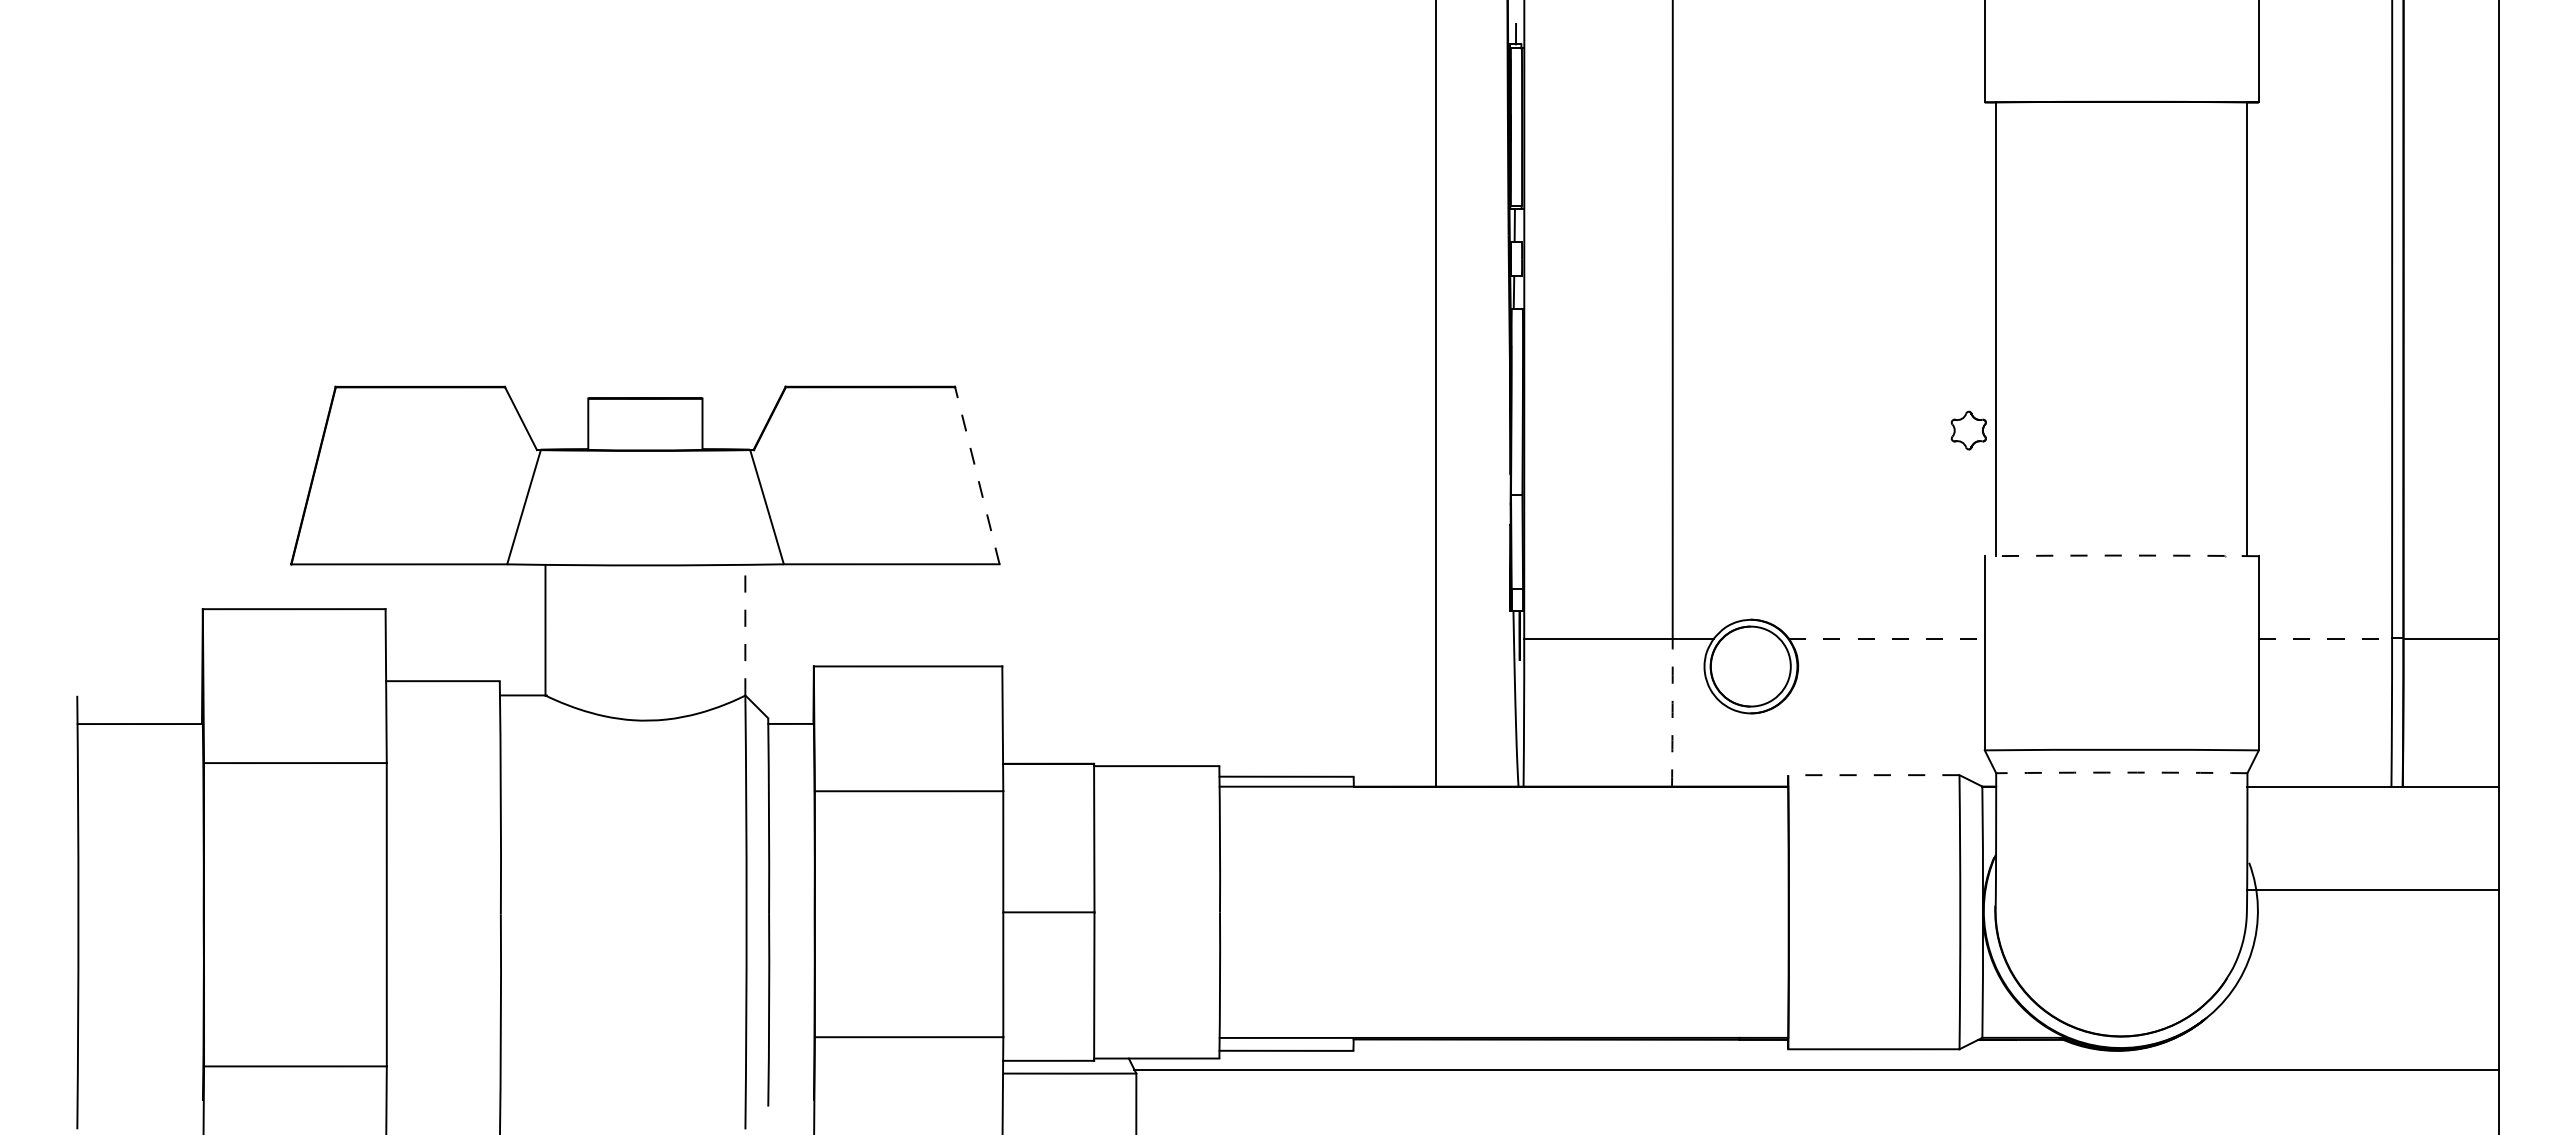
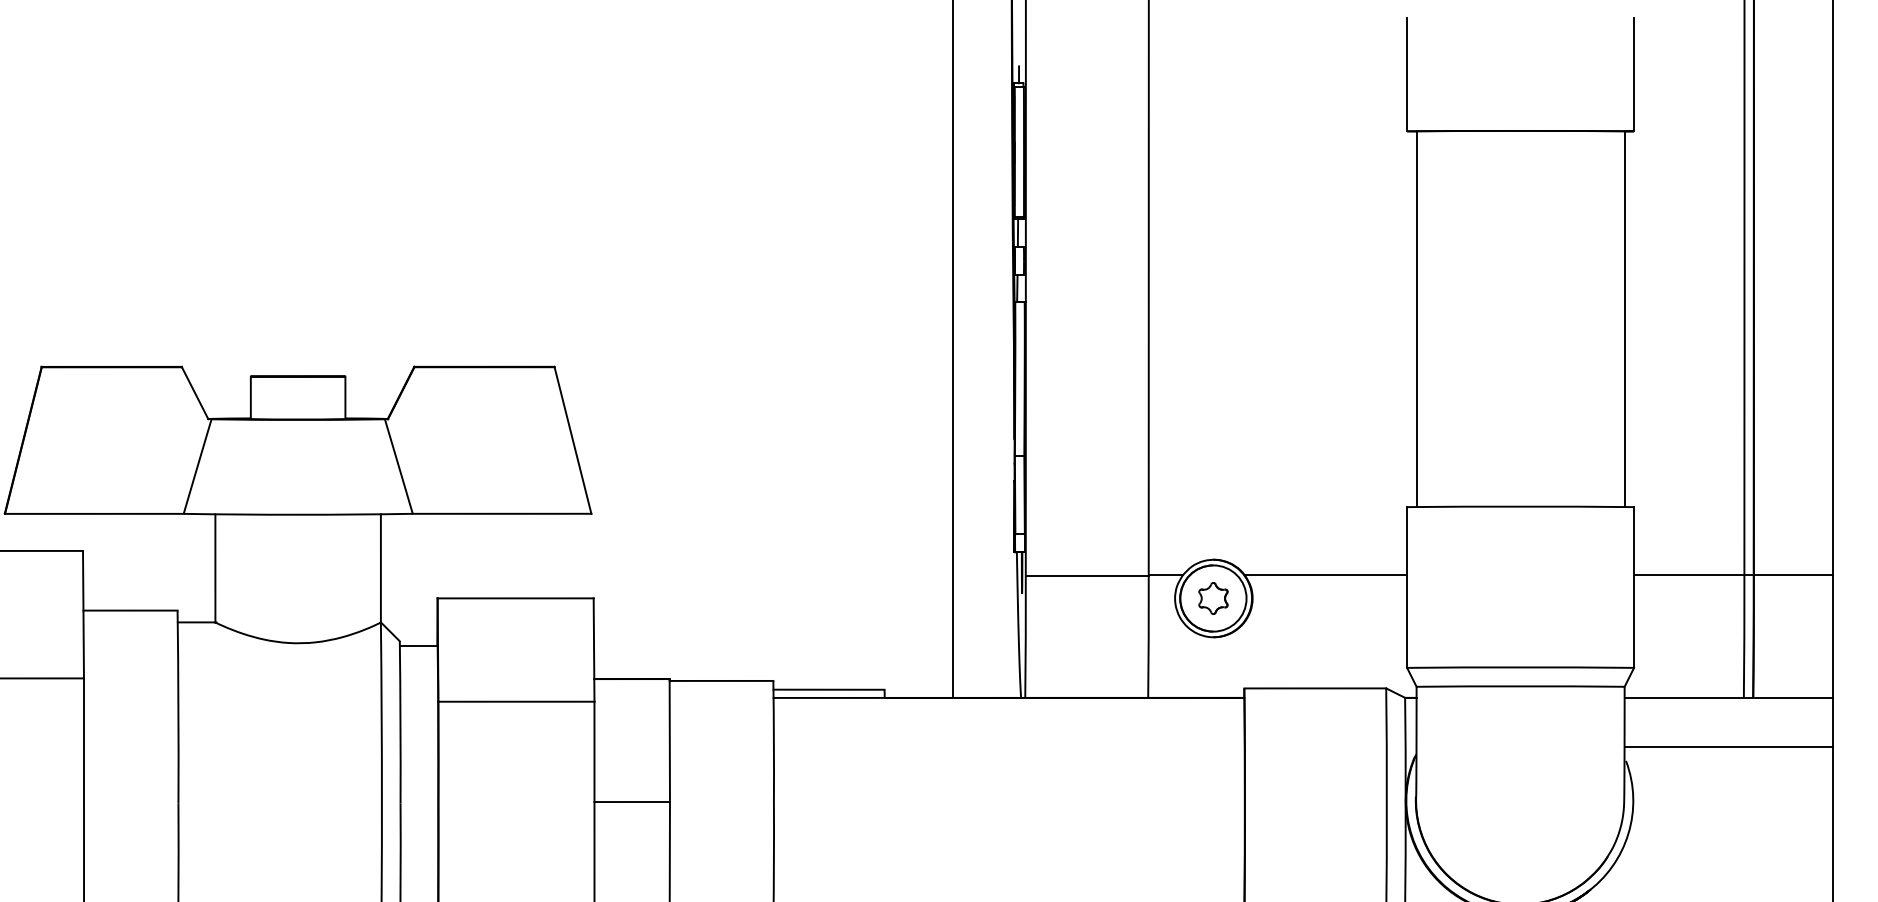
part: (1968, 430) -> (1213, 598), moved
line: (977, 475) -> (573, 440), dashed -> solid
arc: (2121, 555) -> (1520, 506), dashed -> solid
line: (745, 629) -> (381, 567), dashed -> solid
line: (1886, 638) -> (1325, 575), dashed -> solid
line: (2325, 638) -> (1689, 575), dashed -> solid
arc: (1672, 712) -> (1148, 636), dashed -> solid
arc: (2121, 772) -> (1520, 686), dashed -> solid
line: (1873, 775) -> (1315, 688), dashed -> solid
line: (2372, 889) -> (1728, 746), moved

